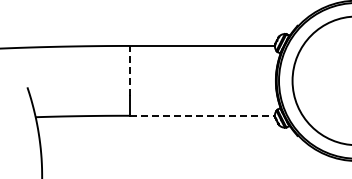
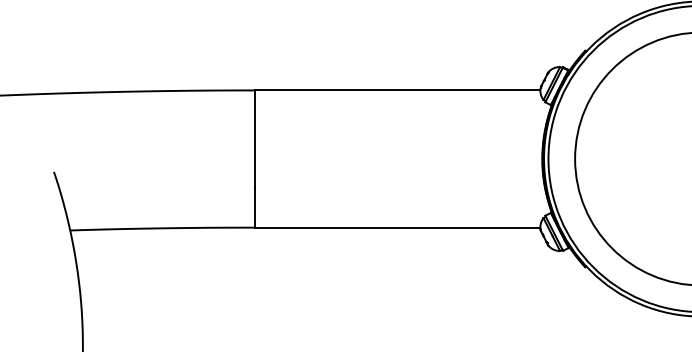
line: (129, 70) -> (254, 138), dashed -> solid
line: (202, 115) -> (398, 227), dashed -> solid

